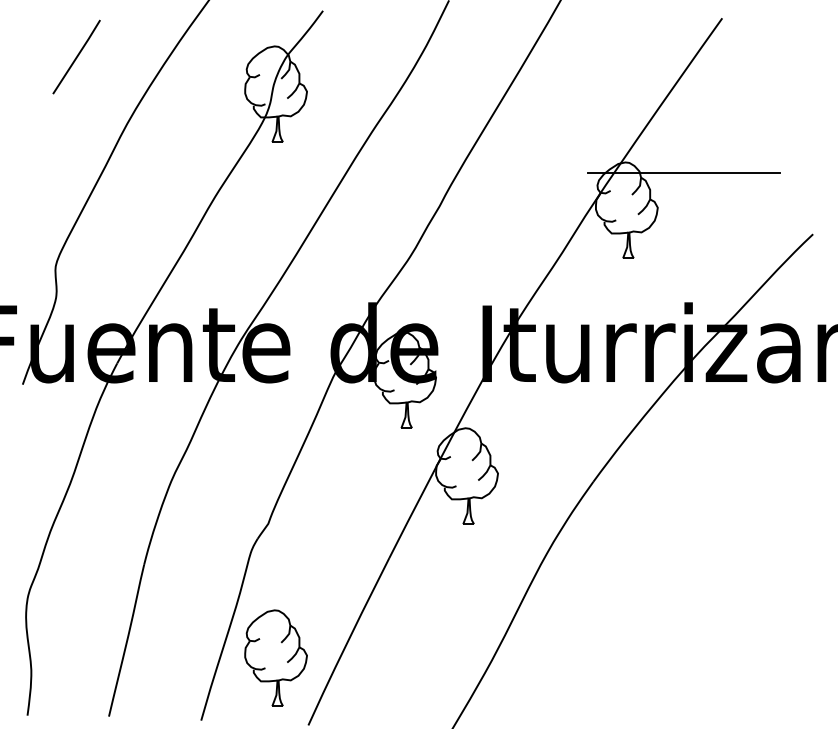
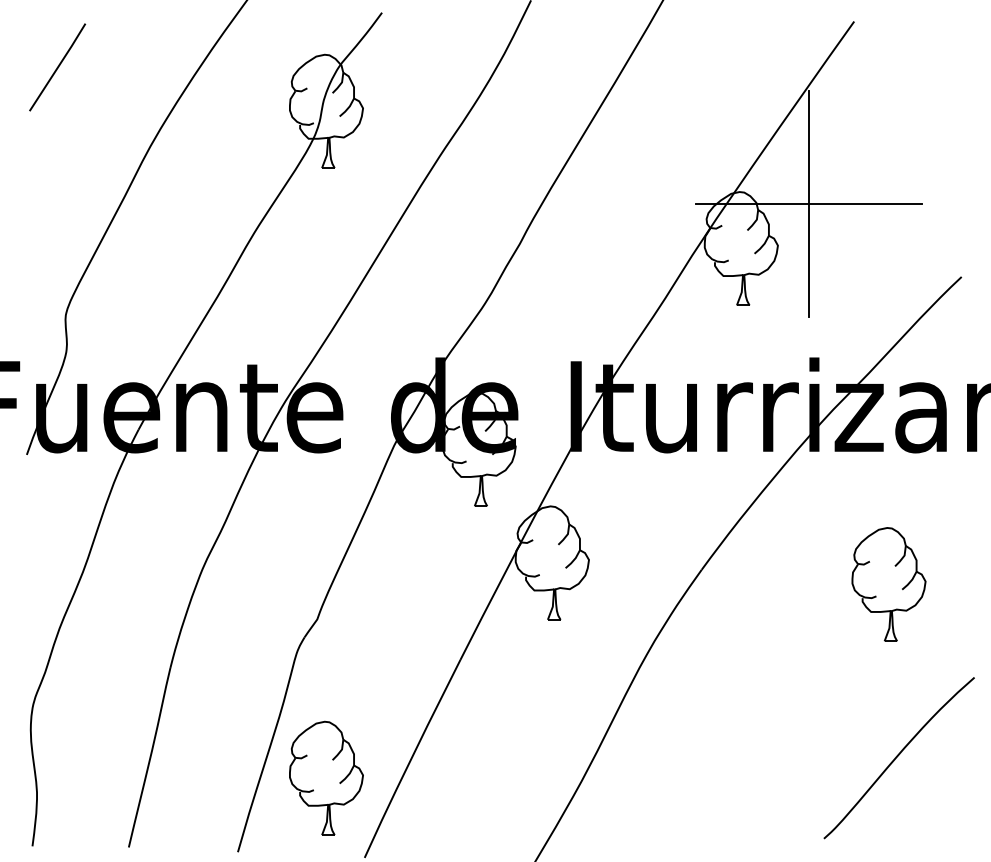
line: (76, 57) -> (57, 67), moved
line: (683, 172) -> (808, 203), added
part: (751, 494) -> (888, 584), added
curve: (758, 640) -> (897, 757), added

